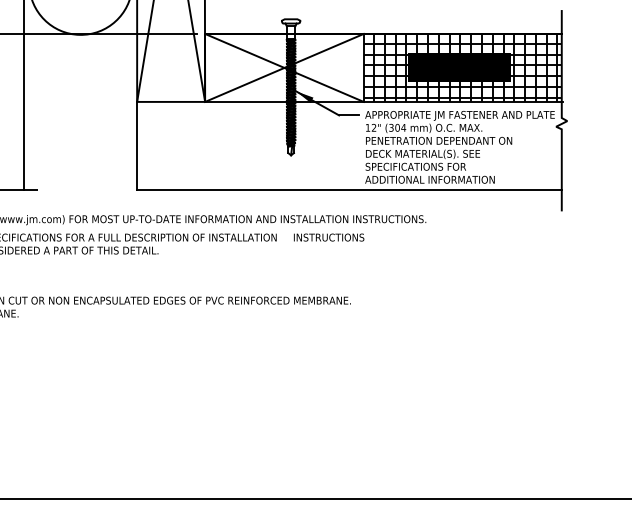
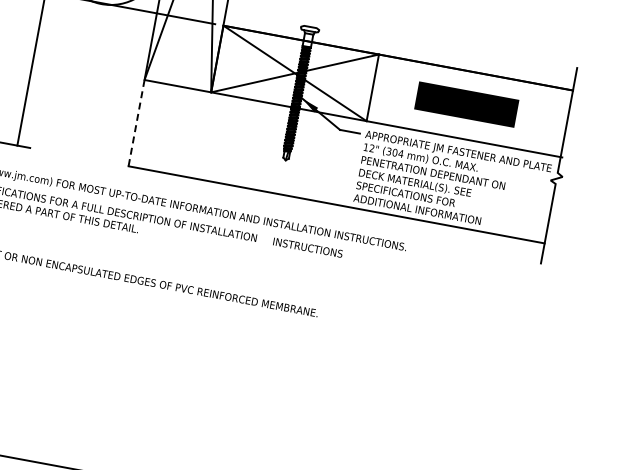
hatch: (462, 67) -> (469, 105), removed
line: (137, 146) -> (136, 123), solid -> dashed

